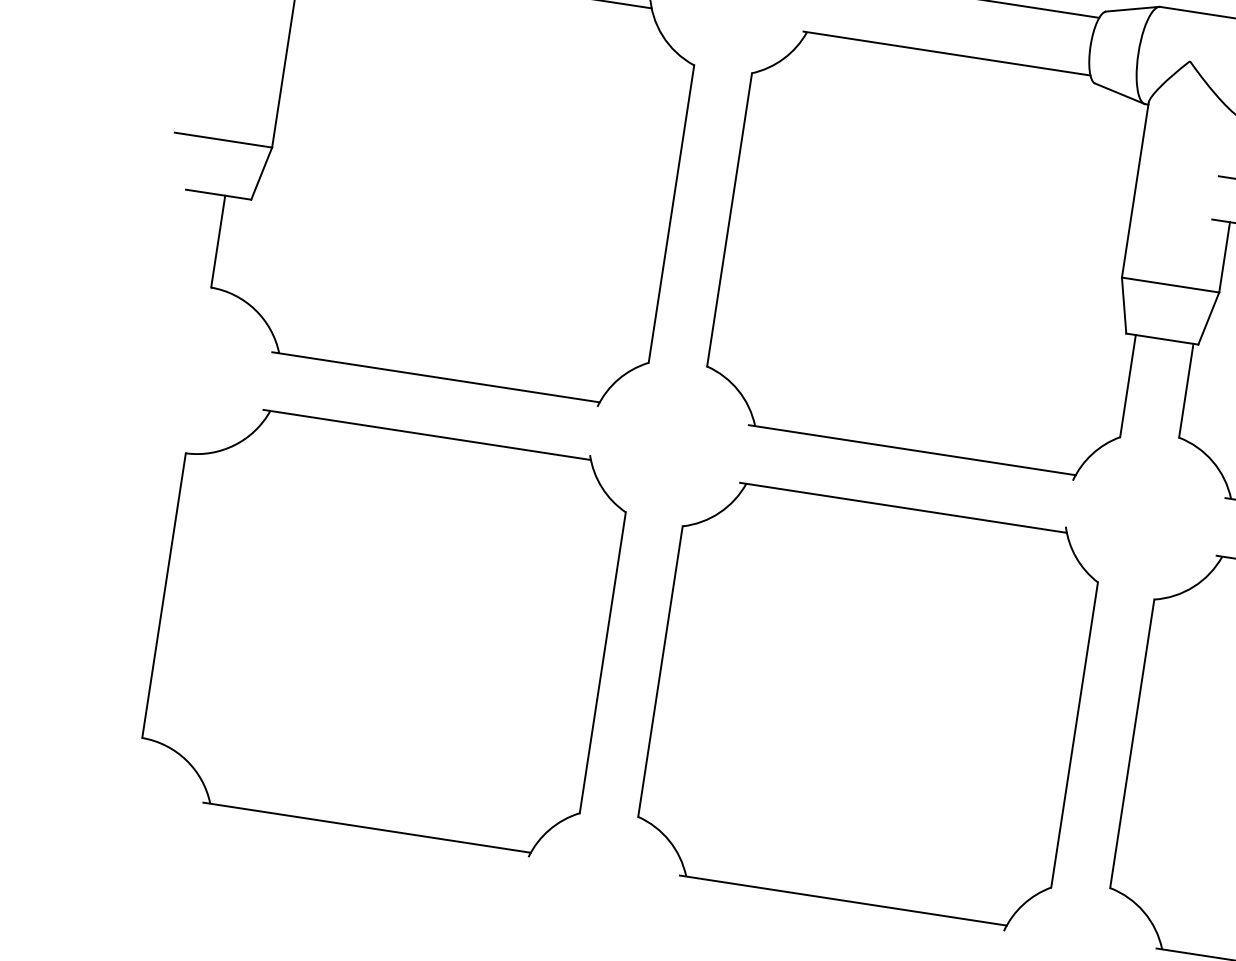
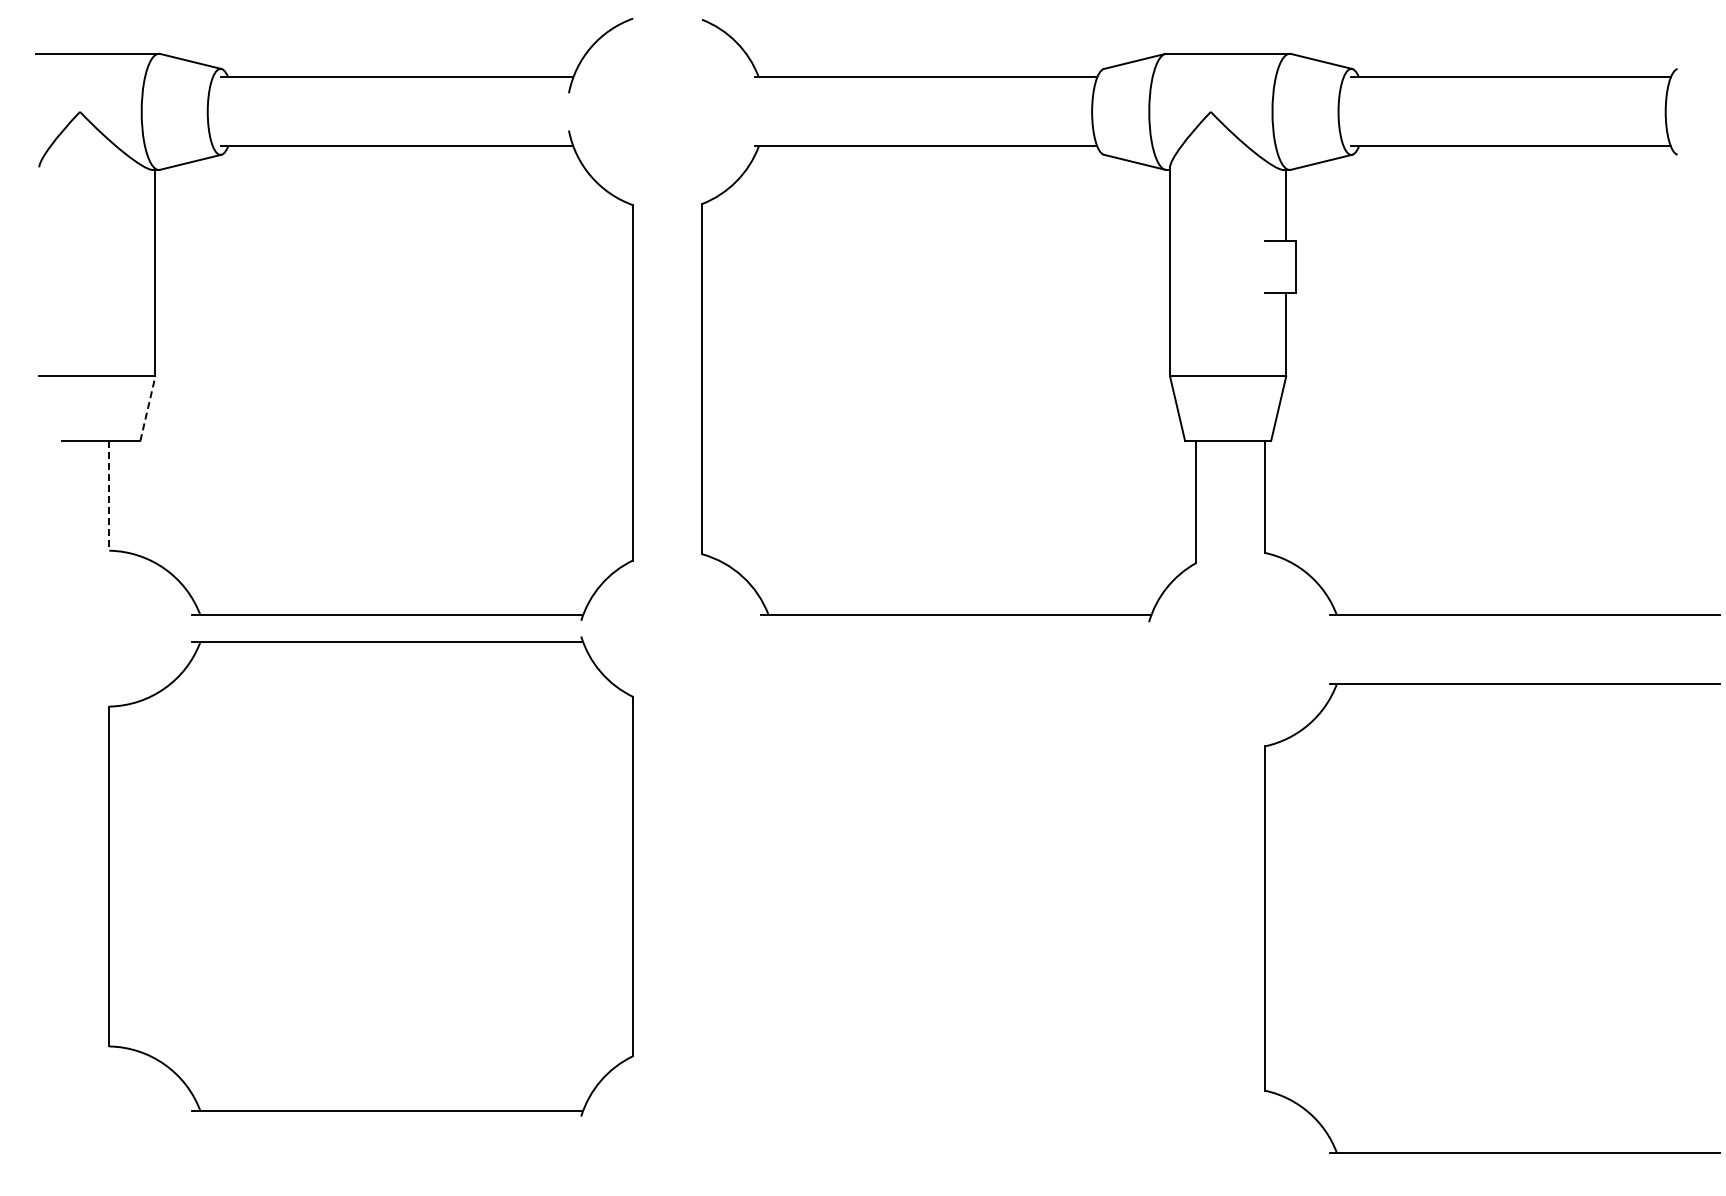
line: (262, 173) -> (148, 408), solid -> dashed
line: (218, 241) -> (109, 495), solid -> dashed
part: (382, 629) -> (370, 876), moved
part: (866, 703) -> (948, 918), removed

